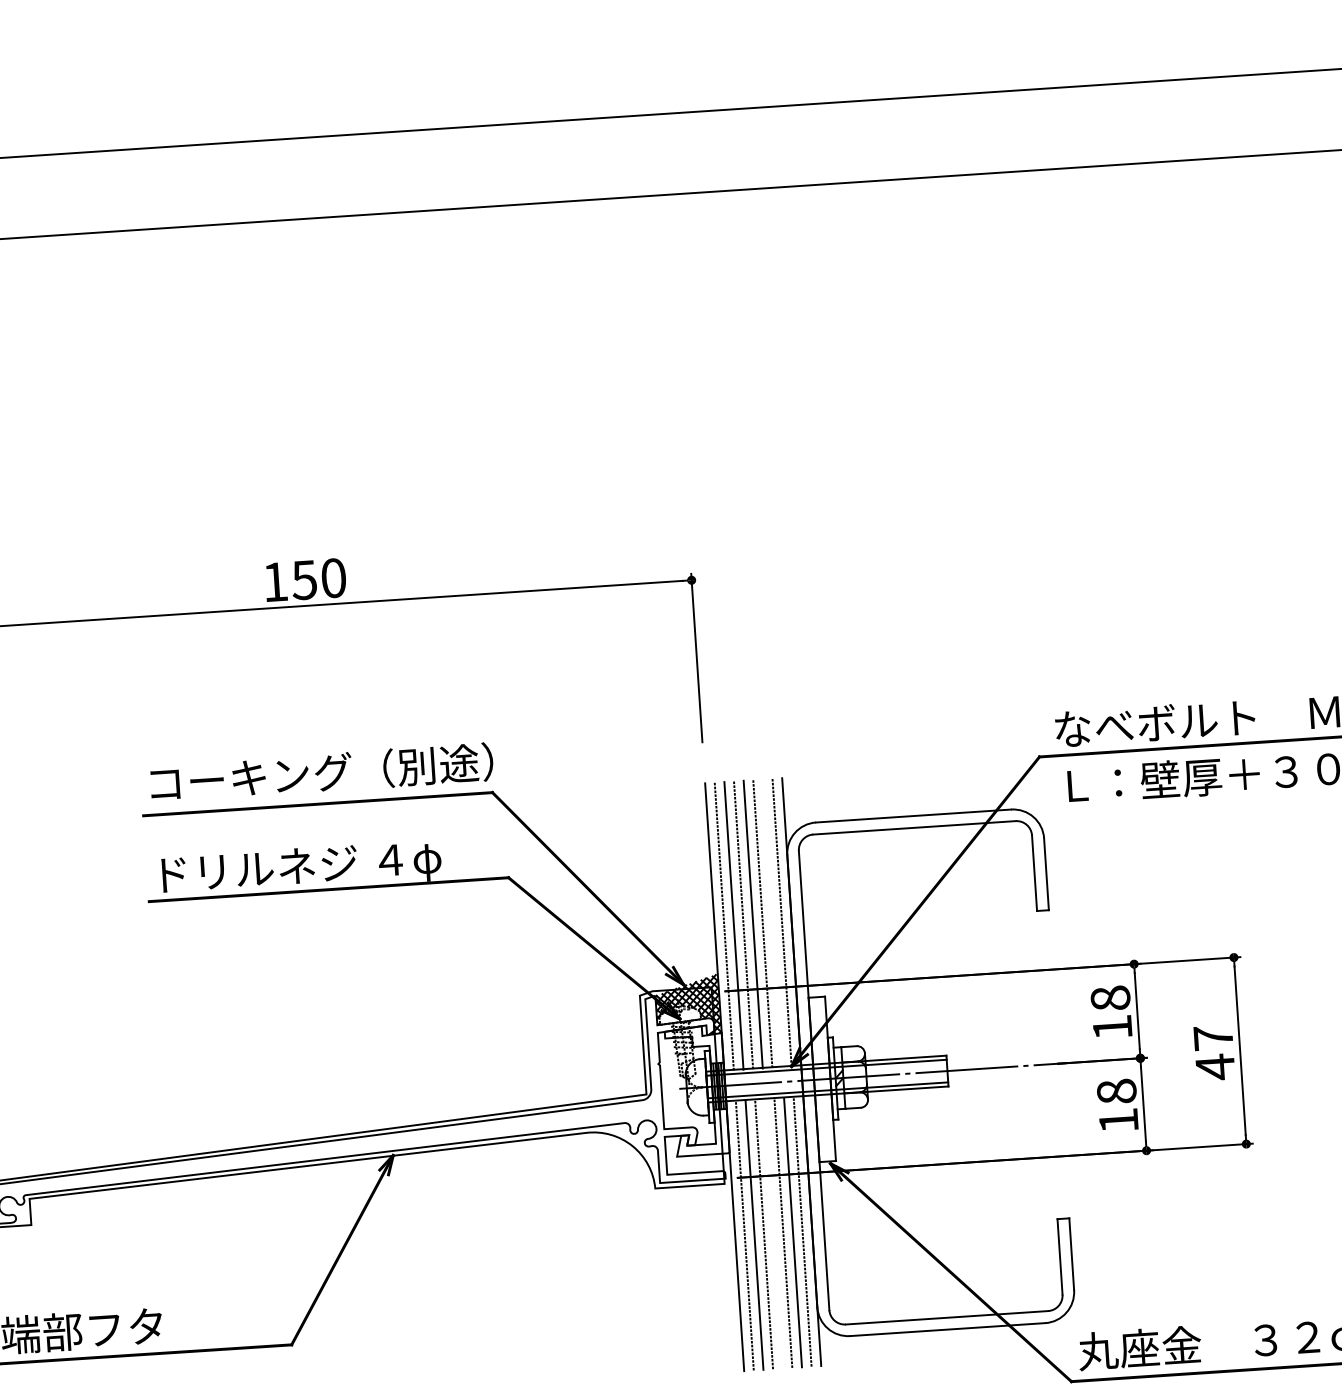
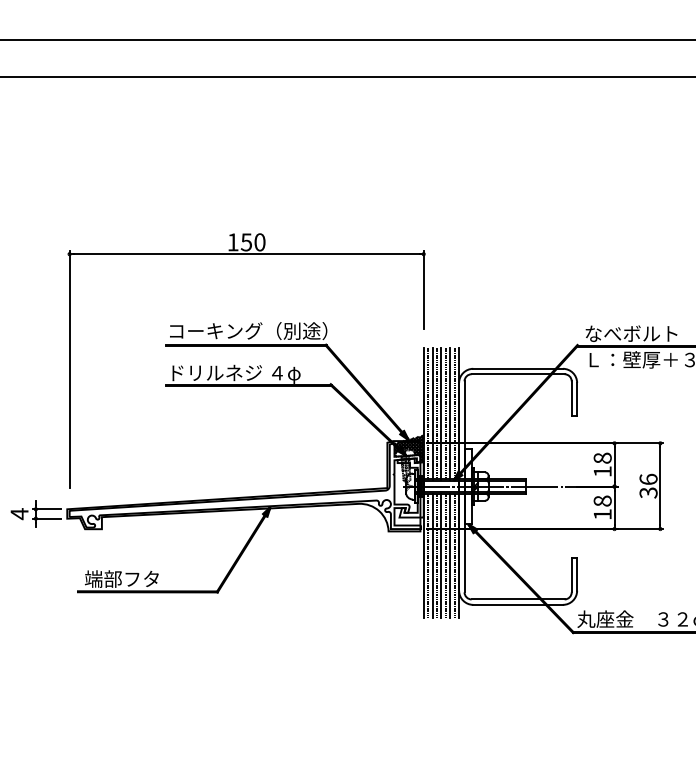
line: (772, 922) -> (450, 413), added
text: (1214, 1053) -> (648, 486), 47 -> 36
line: (773, 1233) -> (441, 555), added

